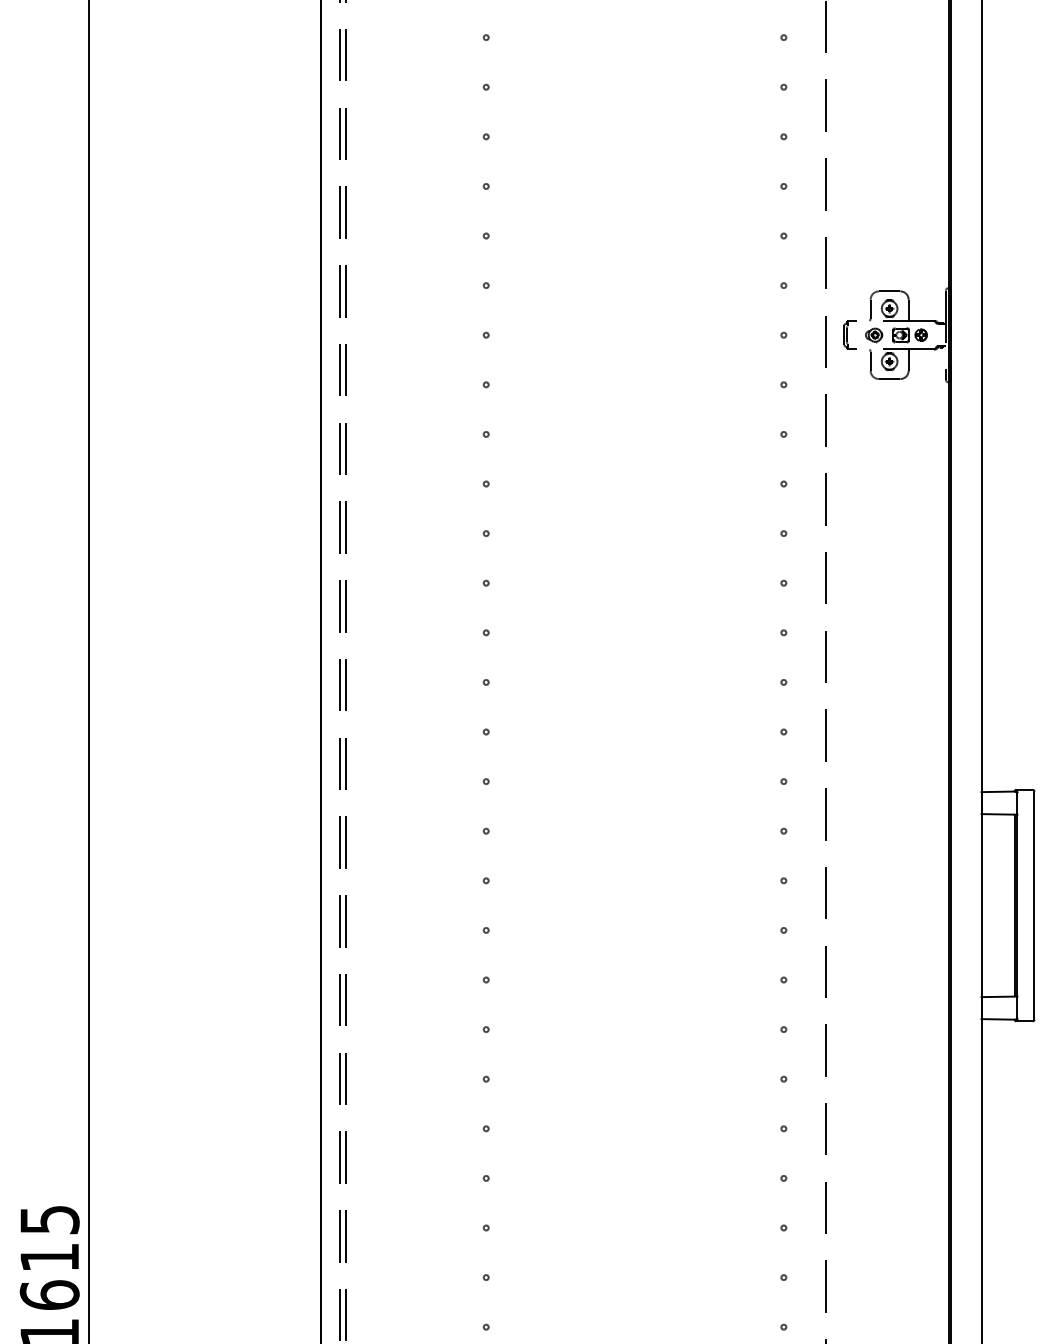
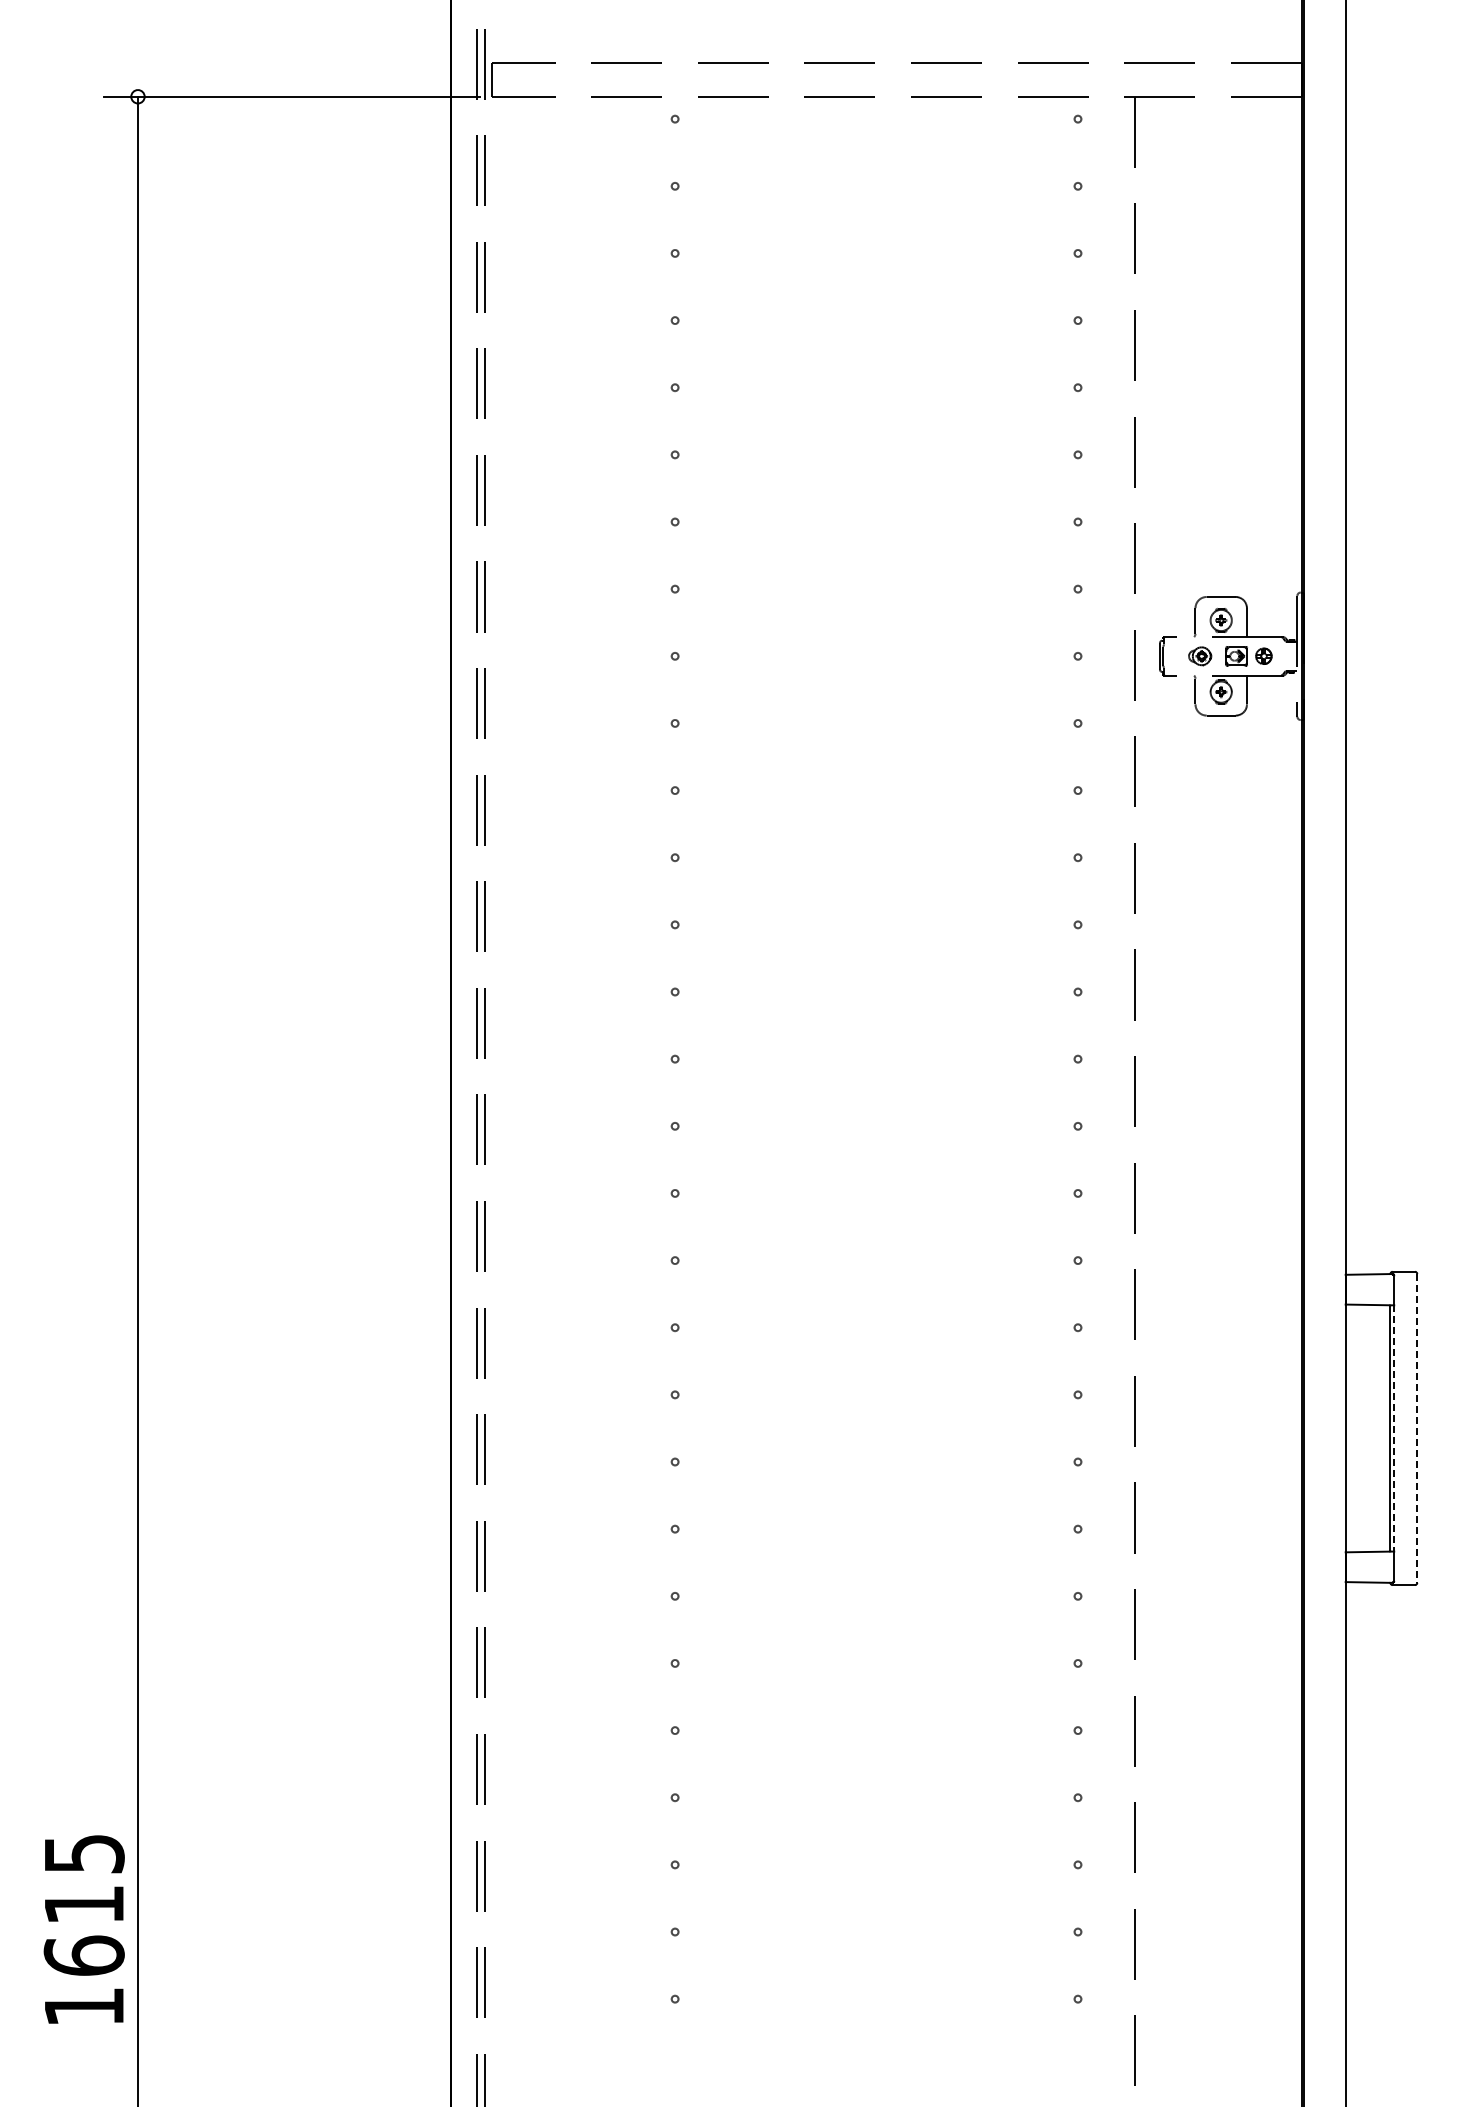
line: (1017, 905) -> (1394, 1428), solid -> dashed
line: (1034, 905) -> (1417, 1428), solid -> dashed

